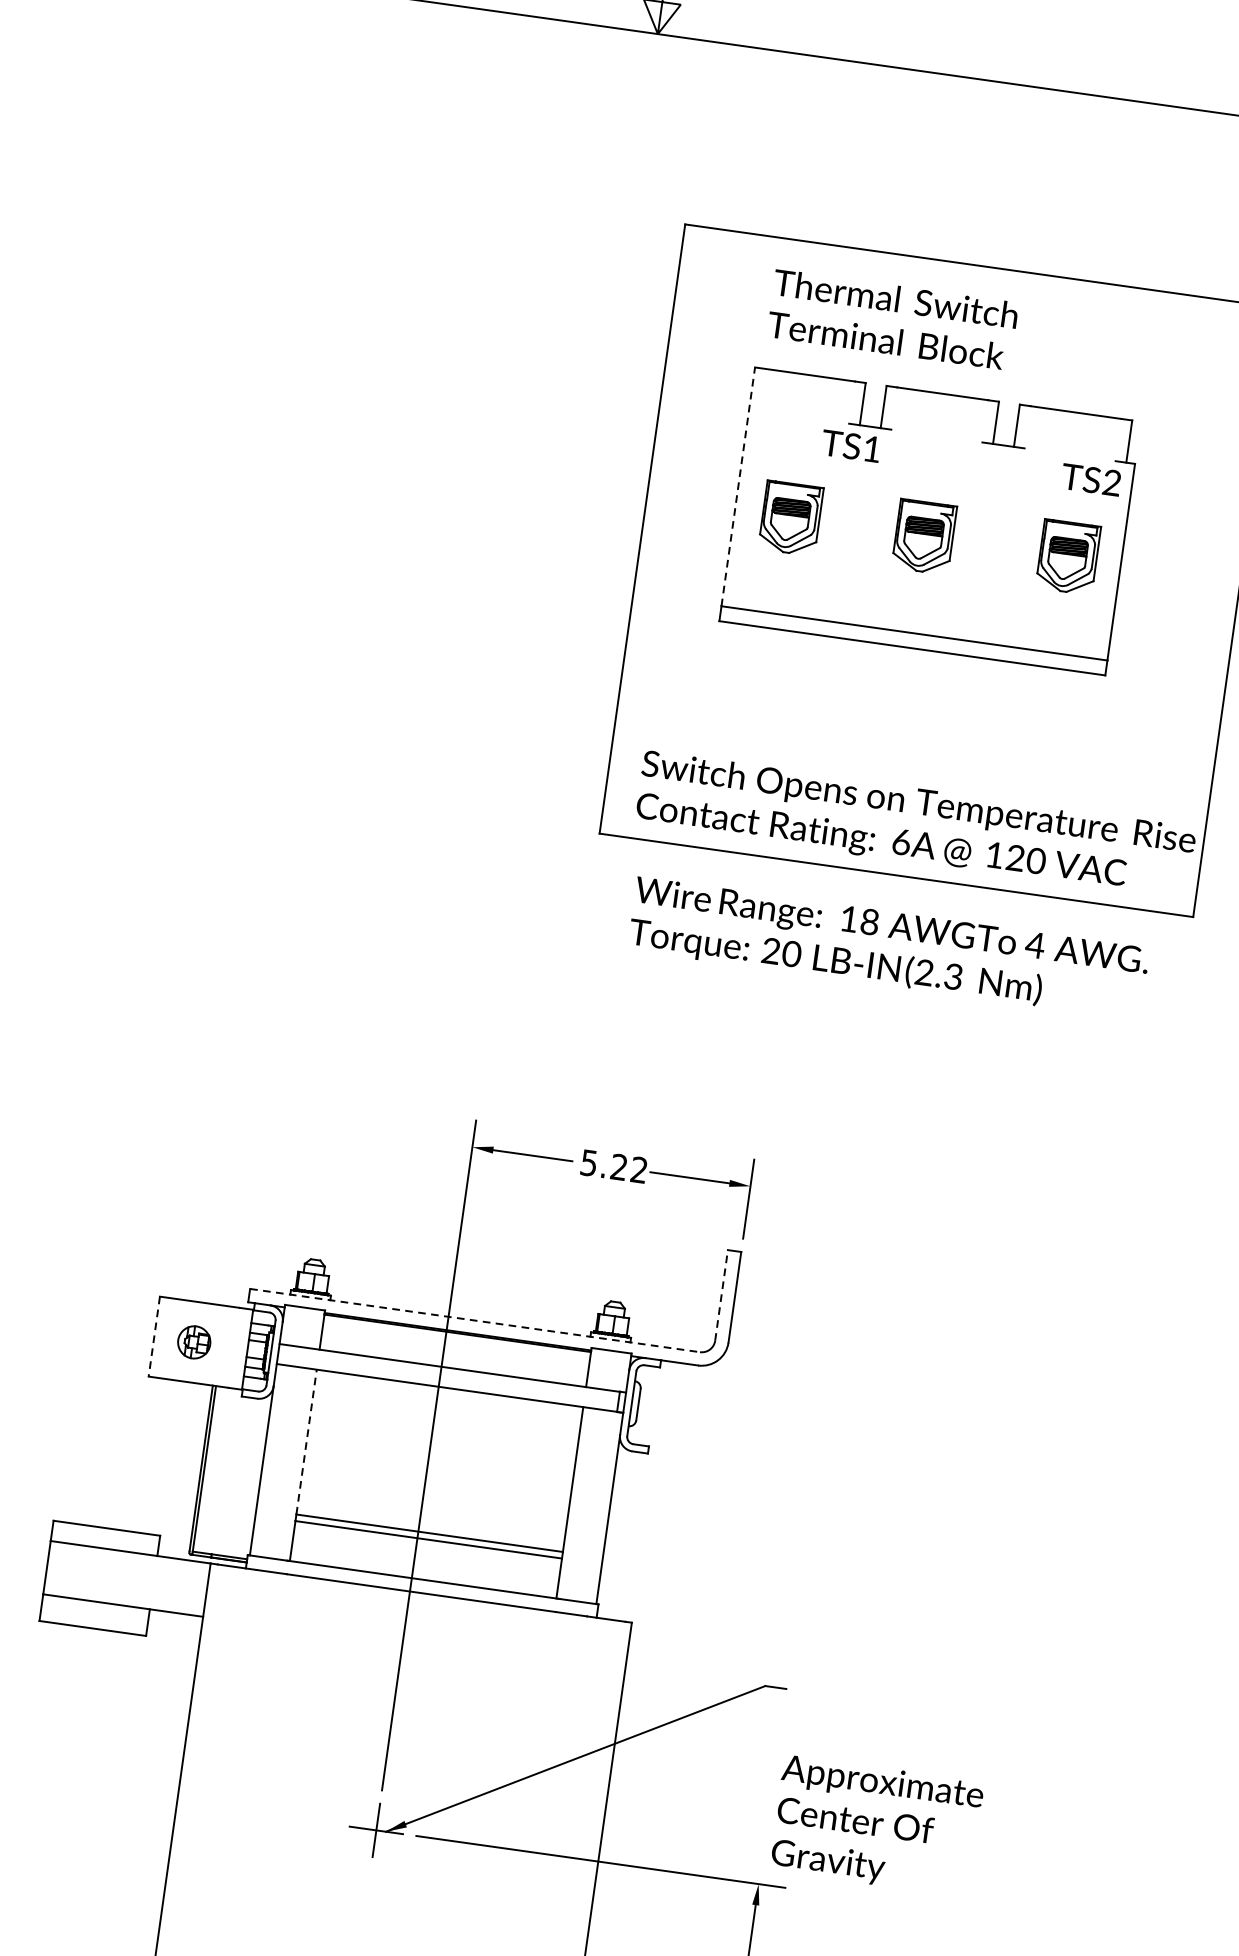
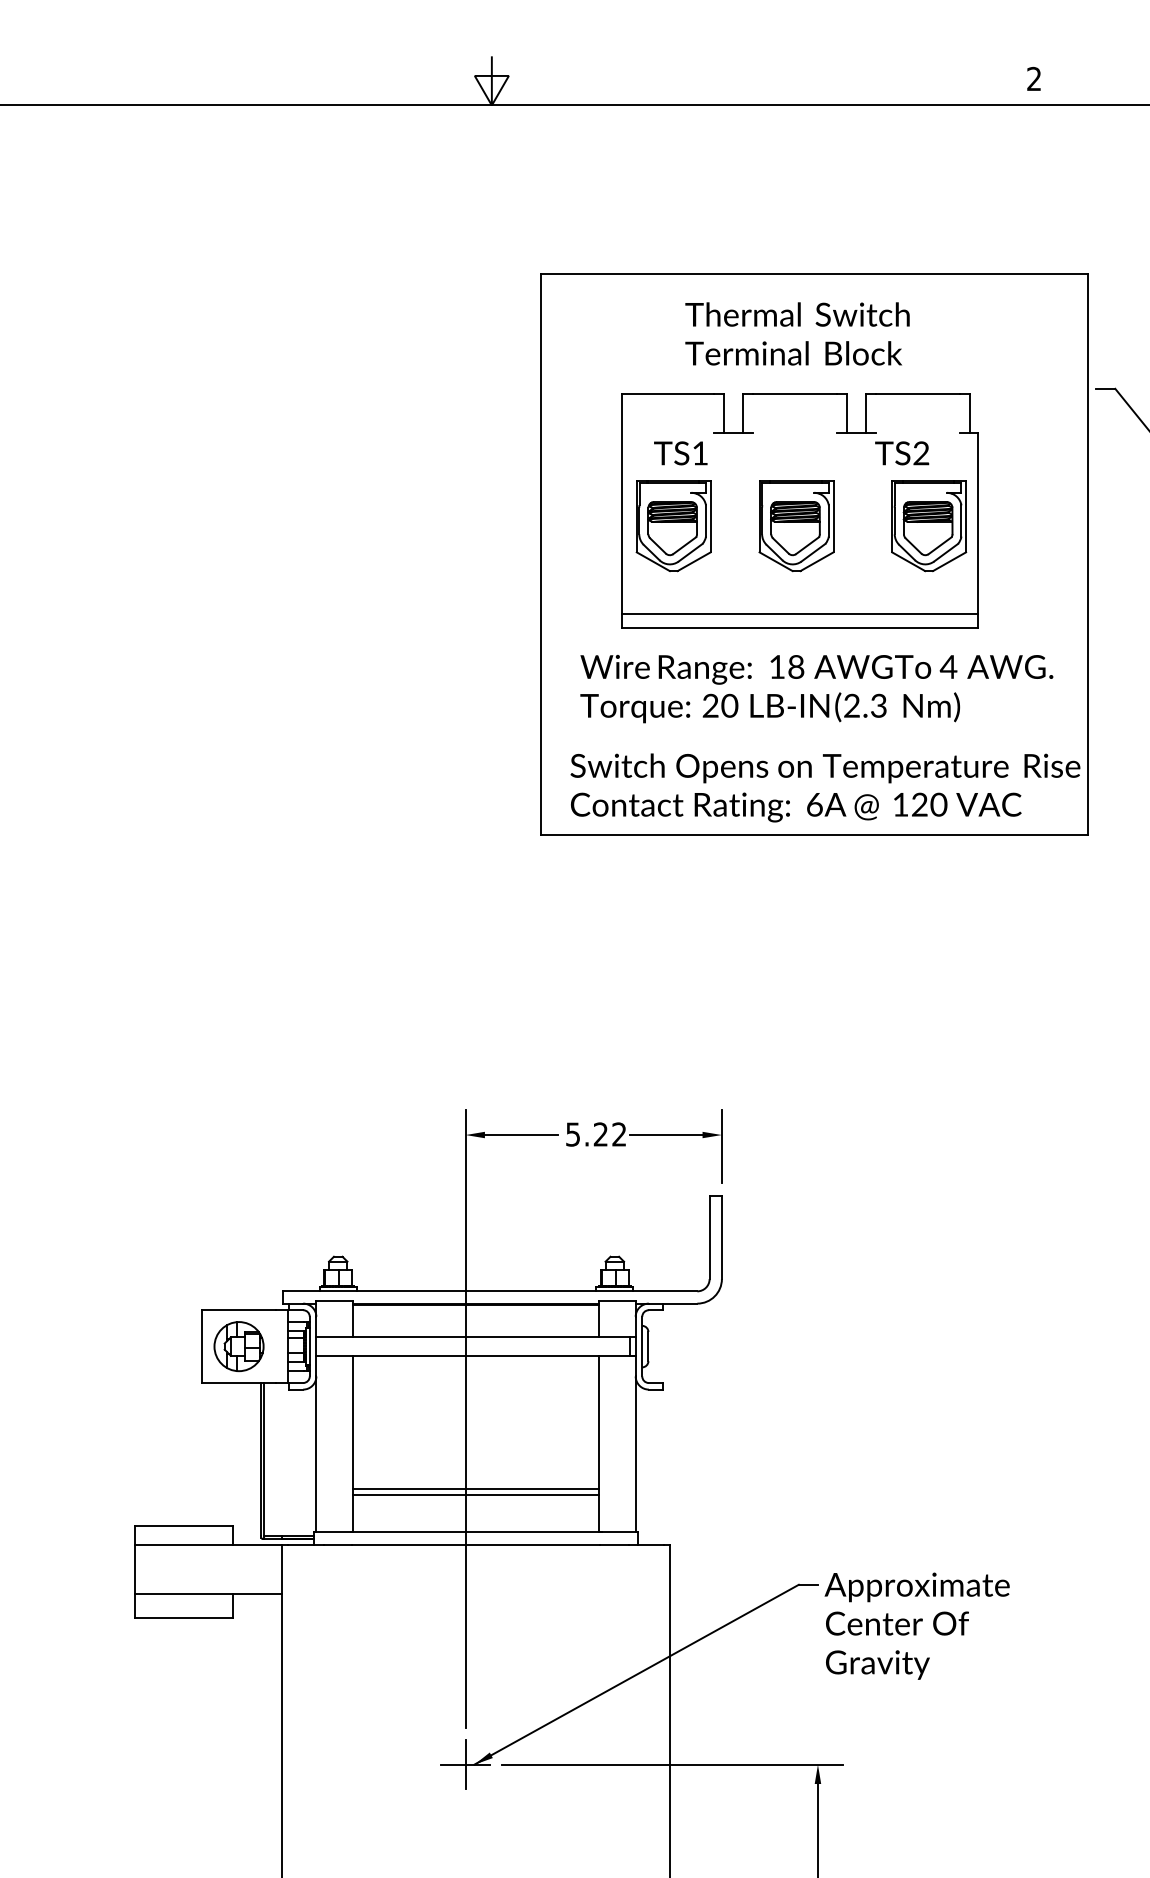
text: (892, 319) -> (797, 333), moved
text: (971, 463) -> (791, 453), moved
line: (738, 485) -> (622, 503), dashed -> solid
part: (790, 518) -> (673, 526), size x1.43
part: (924, 537) -> (796, 526), size x1.43
part: (1068, 557) -> (929, 526), size x1.43
text: (888, 948) -> (816, 688), moved
line: (721, 1295) -> (709, 1237), dashed -> solid
line: (475, 1320) -> (490, 1291), dashed -> solid
line: (154, 1336) -> (202, 1346), dashed -> solid
part: (193, 1342) -> (238, 1346), size x1.67
line: (306, 1442) -> (353, 1422), dashed -> solid
text: (876, 1825) -> (916, 1625), moved

